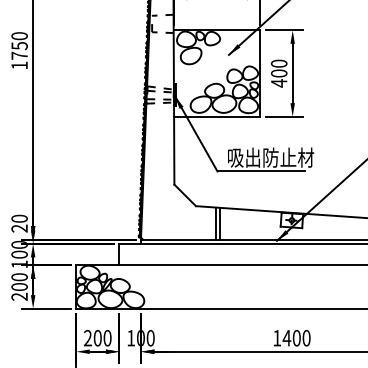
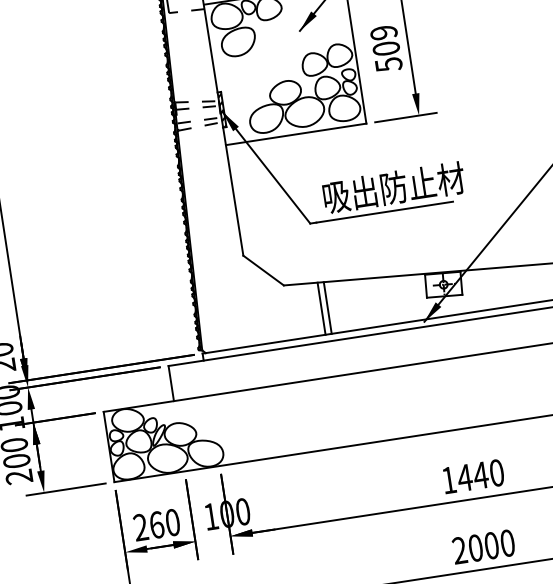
text: (279, 73) -> (386, 48), 400 -> 509
text: (97, 338) -> (156, 525), 200 -> 260
text: (296, 338) -> (480, 475), 1400 -> 1440

